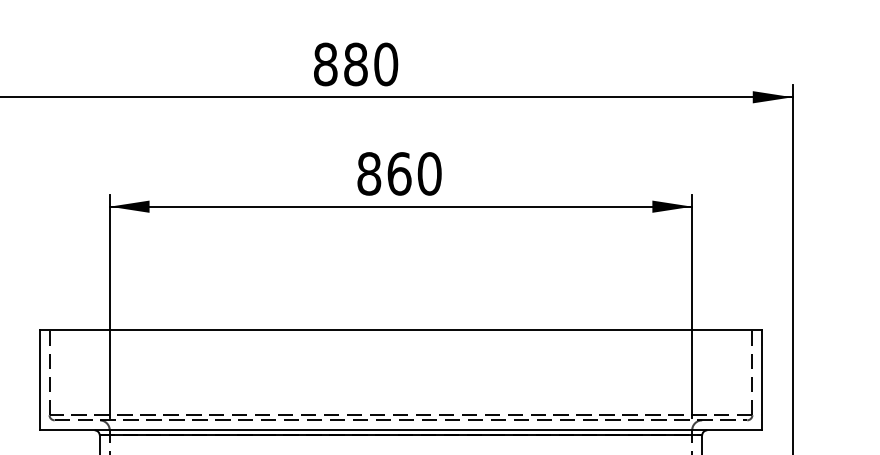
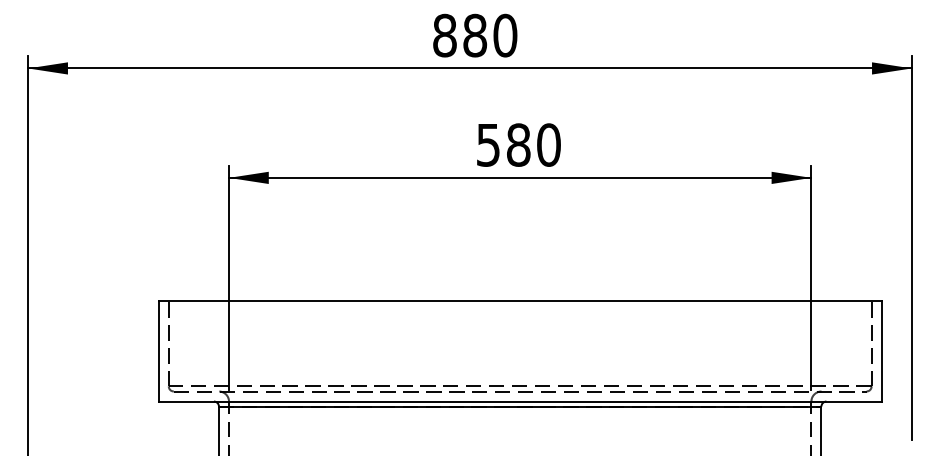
text: (384, 173) -> (503, 144), 860 -> 580

